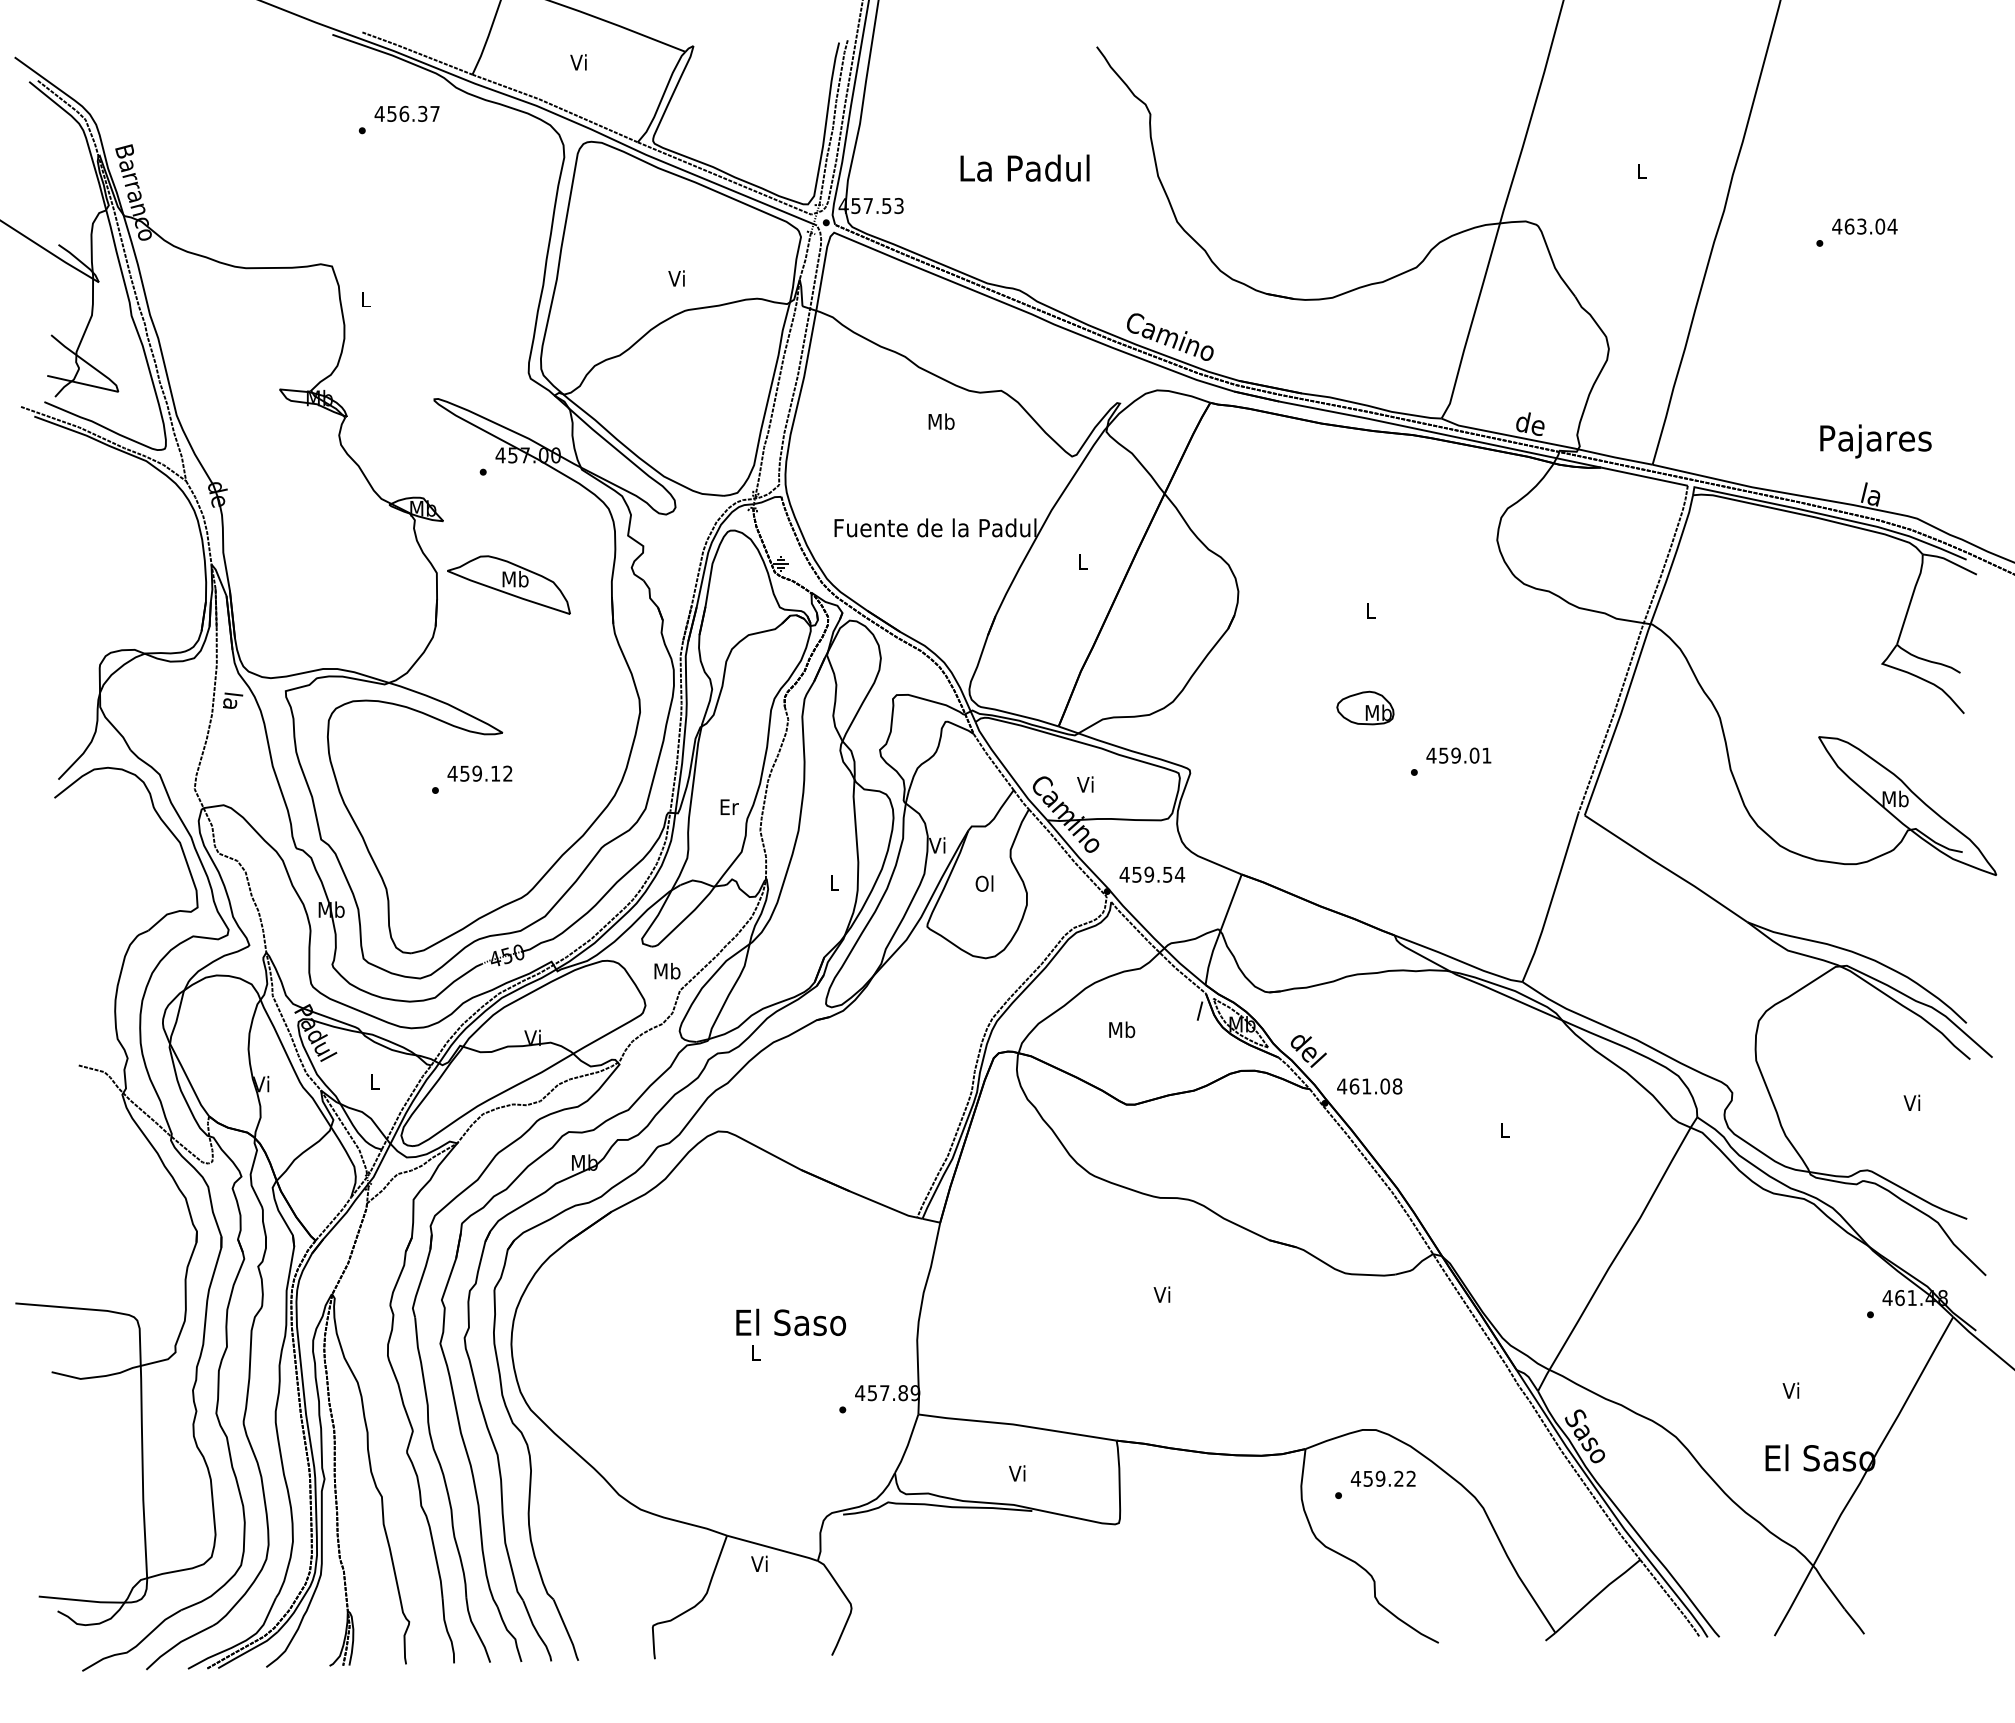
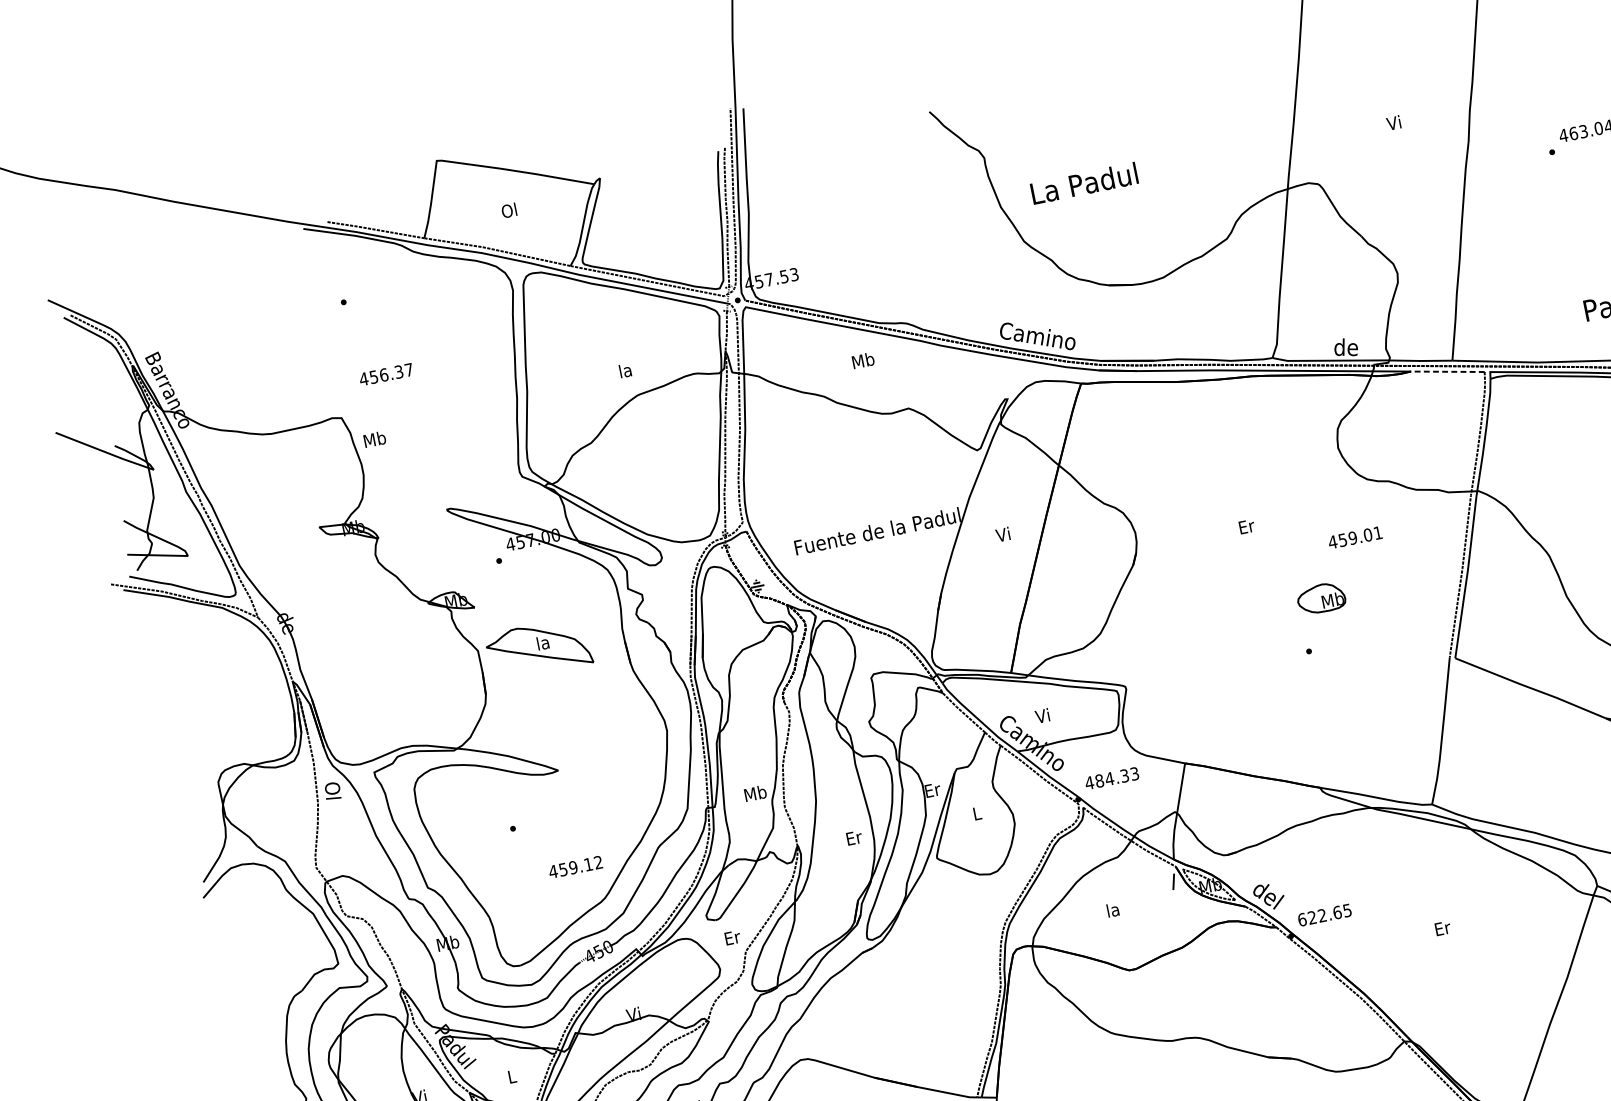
text: (578, 62) -> (508, 210), Vi -> Ol
text: (406, 113) -> (385, 374), moved
text: (1024, 167) -> (1083, 183), moved
text: (1640, 171) -> (1393, 123), L -> Vi
text: (676, 278) -> (624, 370), Vi -> la
text: (366, 299) -> (375, 439), L -> Mb
text: (941, 421) -> (863, 360), moved
line: (1644, 476) -> (1447, 371), solid -> dashed
text: (1082, 561) -> (1003, 534), L -> Vi
text: (515, 579) -> (543, 643), Mb -> la
text: (1371, 610) -> (1247, 526), L -> Er
text: (232, 702) -> (332, 790), la -> Ol
part: (1365, 707) -> (1321, 597), moved
text: (1458, 755) -> (1354, 537), moved
text: (479, 773) -> (575, 867), moved
text: (729, 806) -> (755, 792), Er -> Mb
text: (938, 845) -> (932, 790), Vi -> Er
text: (1158, 874) -> (1117, 777), 459.54 -> 484.33
text: (835, 882) -> (854, 837), L -> Er
text: (984, 883) -> (976, 813), Ol -> L
text: (667, 971) -> (732, 937), Mb -> Er
text: (1122, 1029) -> (1113, 909), Mb -> la
text: (1369, 1086) -> (1324, 915), 461.08 -> 622.65
text: (1505, 1130) -> (1442, 928), L -> Er

